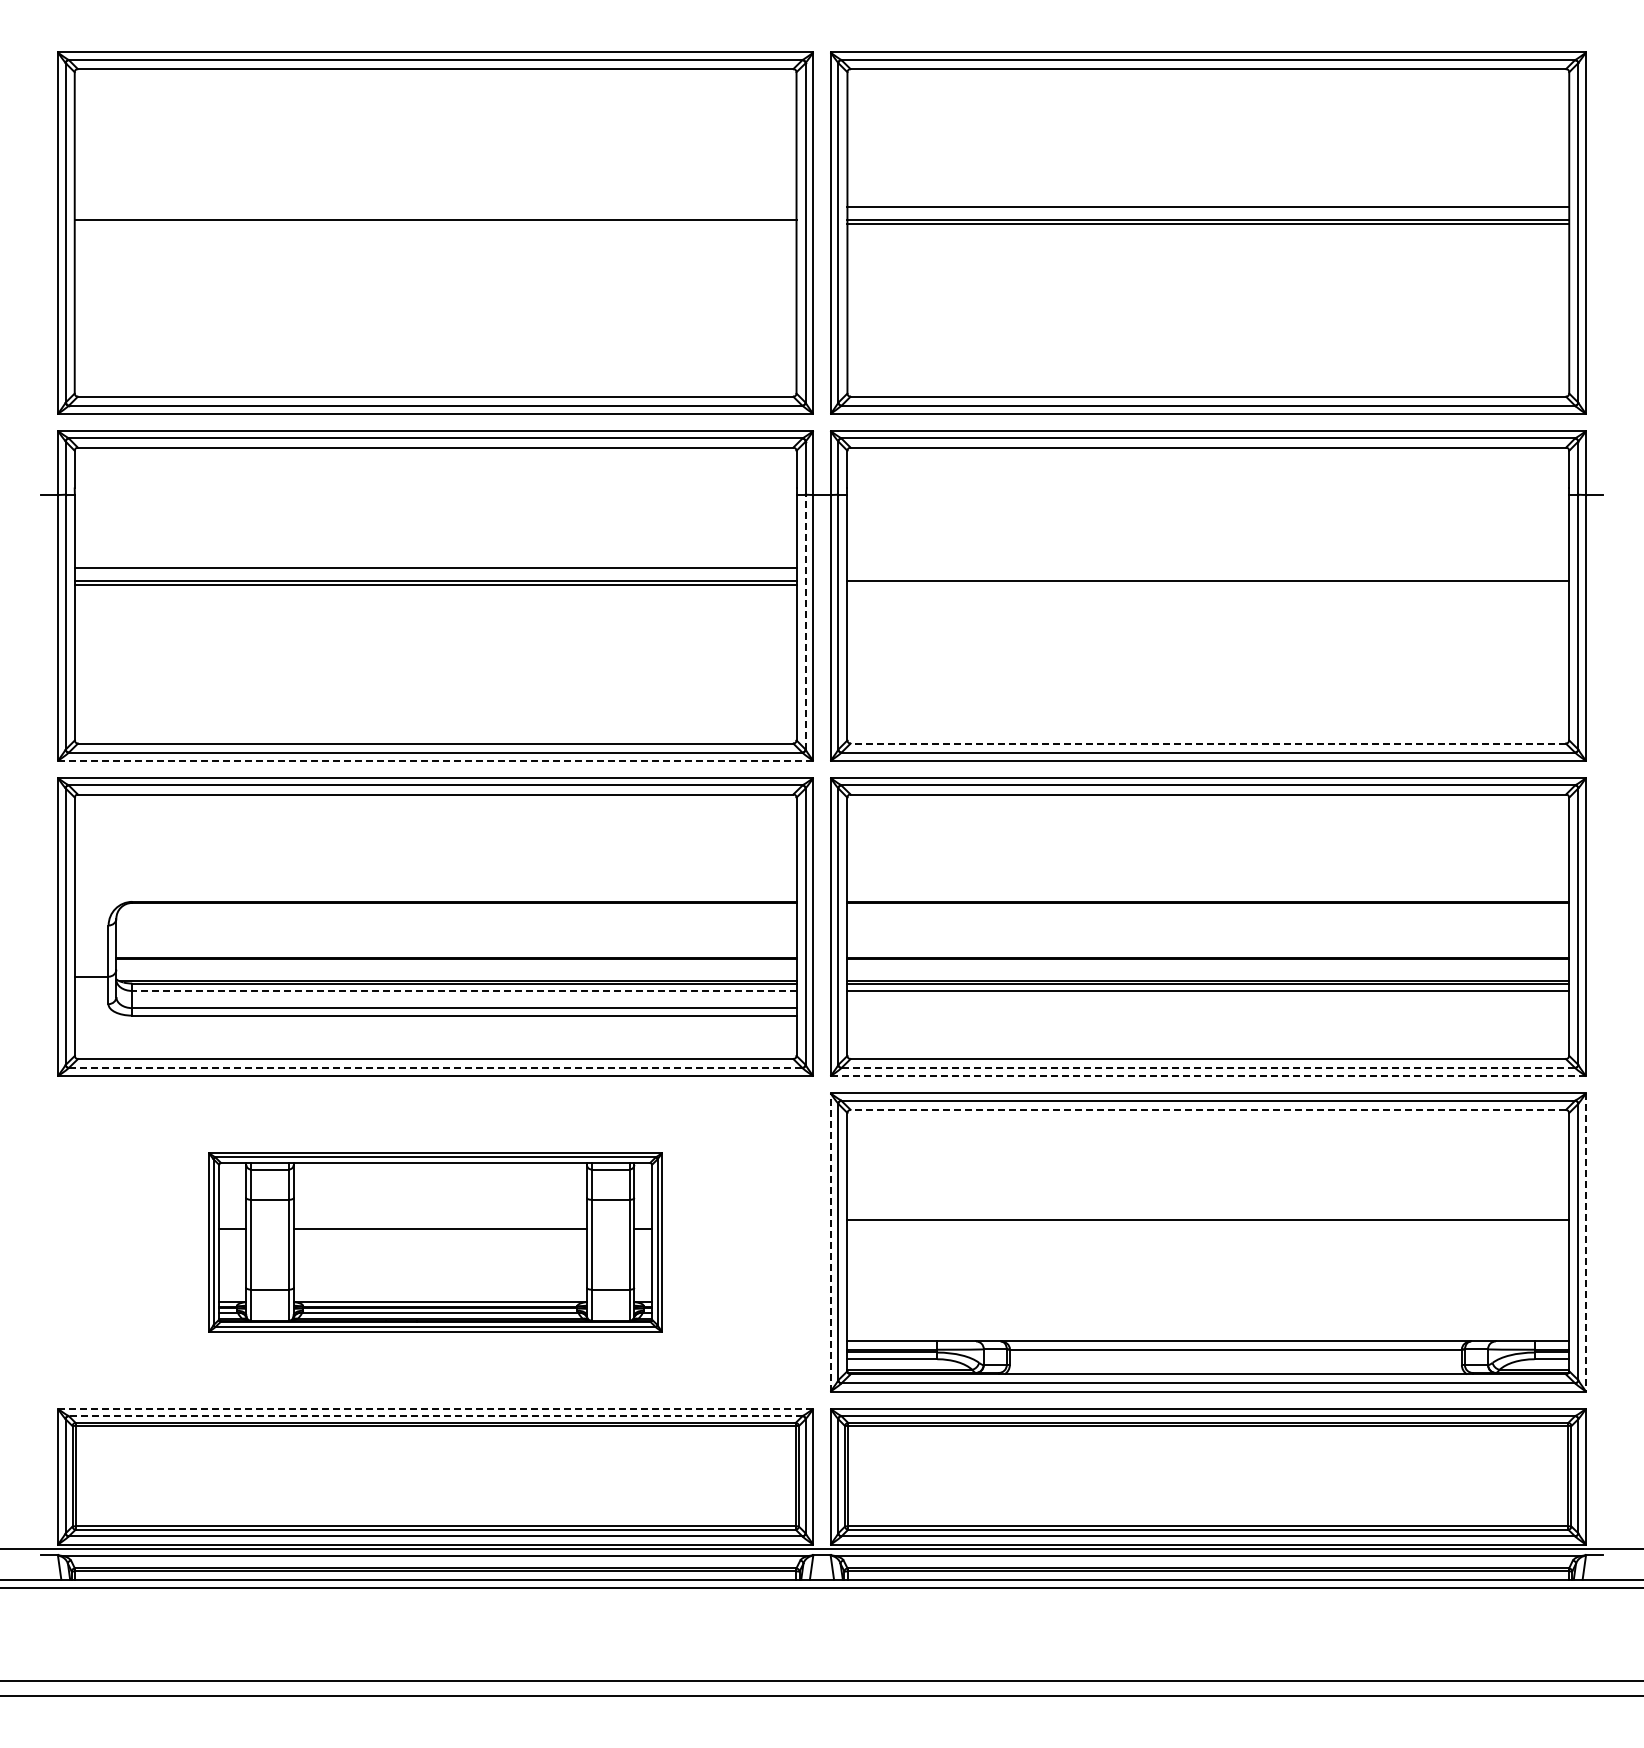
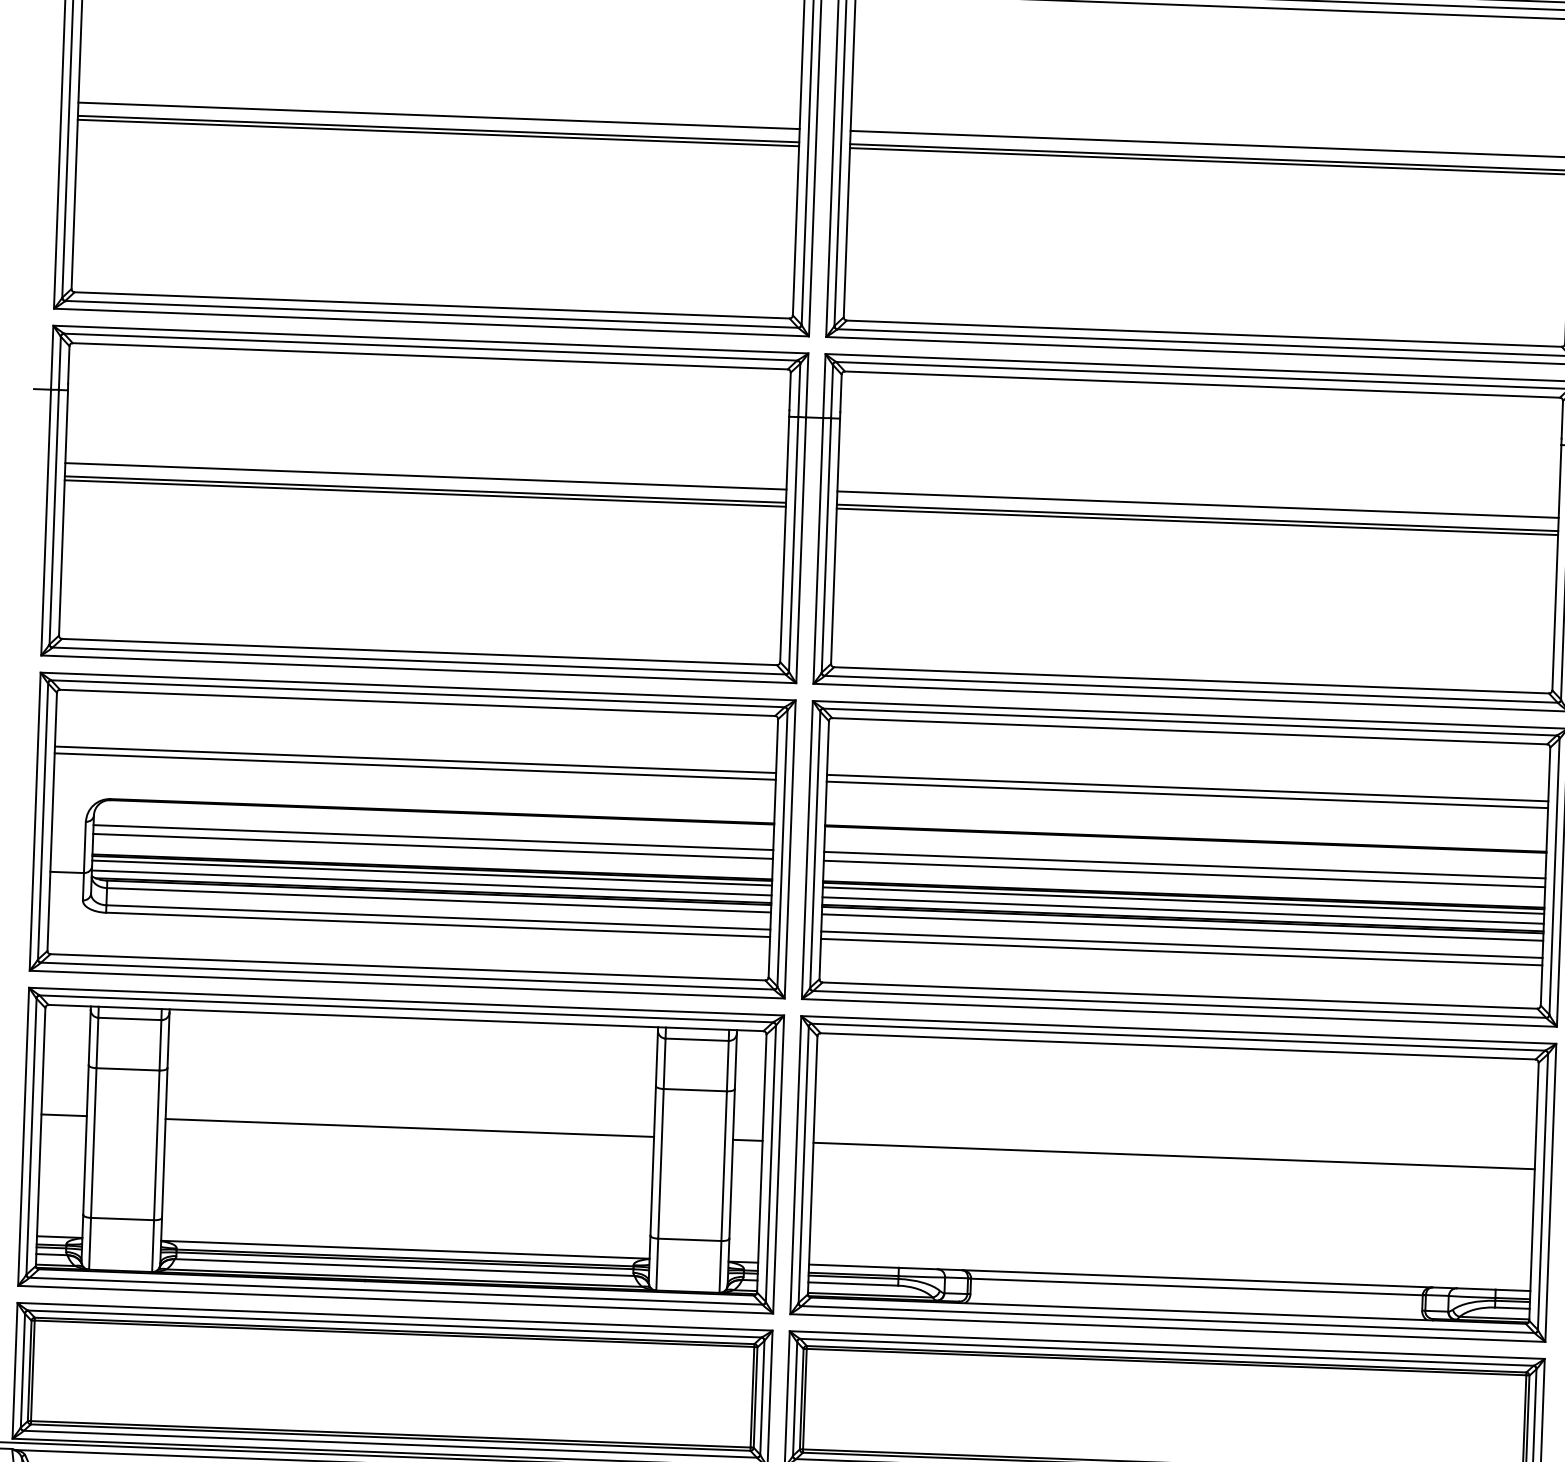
line: (435, 207) -> (438, 116), added
line: (435, 224) -> (438, 133), added
line: (1208, 567) -> (1198, 504), added
line: (1208, 584) -> (1197, 521), added
line: (805, 621) -> (793, 543), dashed -> solid
line: (1208, 743) -> (1191, 680), dashed -> solid
line: (435, 760) -> (418, 668), dashed -> solid
line: (435, 851) -> (415, 759), added
line: (1208, 851) -> (1187, 788), added
line: (435, 858) -> (415, 766), added
line: (1208, 858) -> (1187, 795), added
line: (456, 928) -> (433, 837), added
line: (1208, 928) -> (1184, 865), added
line: (456, 937) -> (433, 846), added
line: (1208, 937) -> (1184, 874), added
line: (456, 963) -> (432, 872), added
line: (1208, 963) -> (1183, 900), added
line: (456, 973) -> (431, 882), added
line: (1208, 973) -> (1183, 910), added
line: (463, 990) -> (438, 899), dashed -> solid
line: (1208, 1008) -> (1182, 945), added
line: (1208, 1015) -> (1181, 952), added
line: (435, 1067) -> (407, 975), dashed -> solid
line: (1208, 1067) -> (1179, 1004), dashed -> solid
line: (1208, 1076) -> (1179, 1013), dashed -> solid
line: (1208, 1109) -> (1178, 1046), dashed -> solid
part: (435, 1242) -> (401, 1150), size x1.67
line: (830, 1242) -> (795, 1165), dashed -> solid
line: (1586, 1243) -> (1551, 1193), dashed -> solid
line: (435, 1408) -> (394, 1316), dashed -> solid
line: (435, 1416) -> (394, 1324), dashed -> solid

